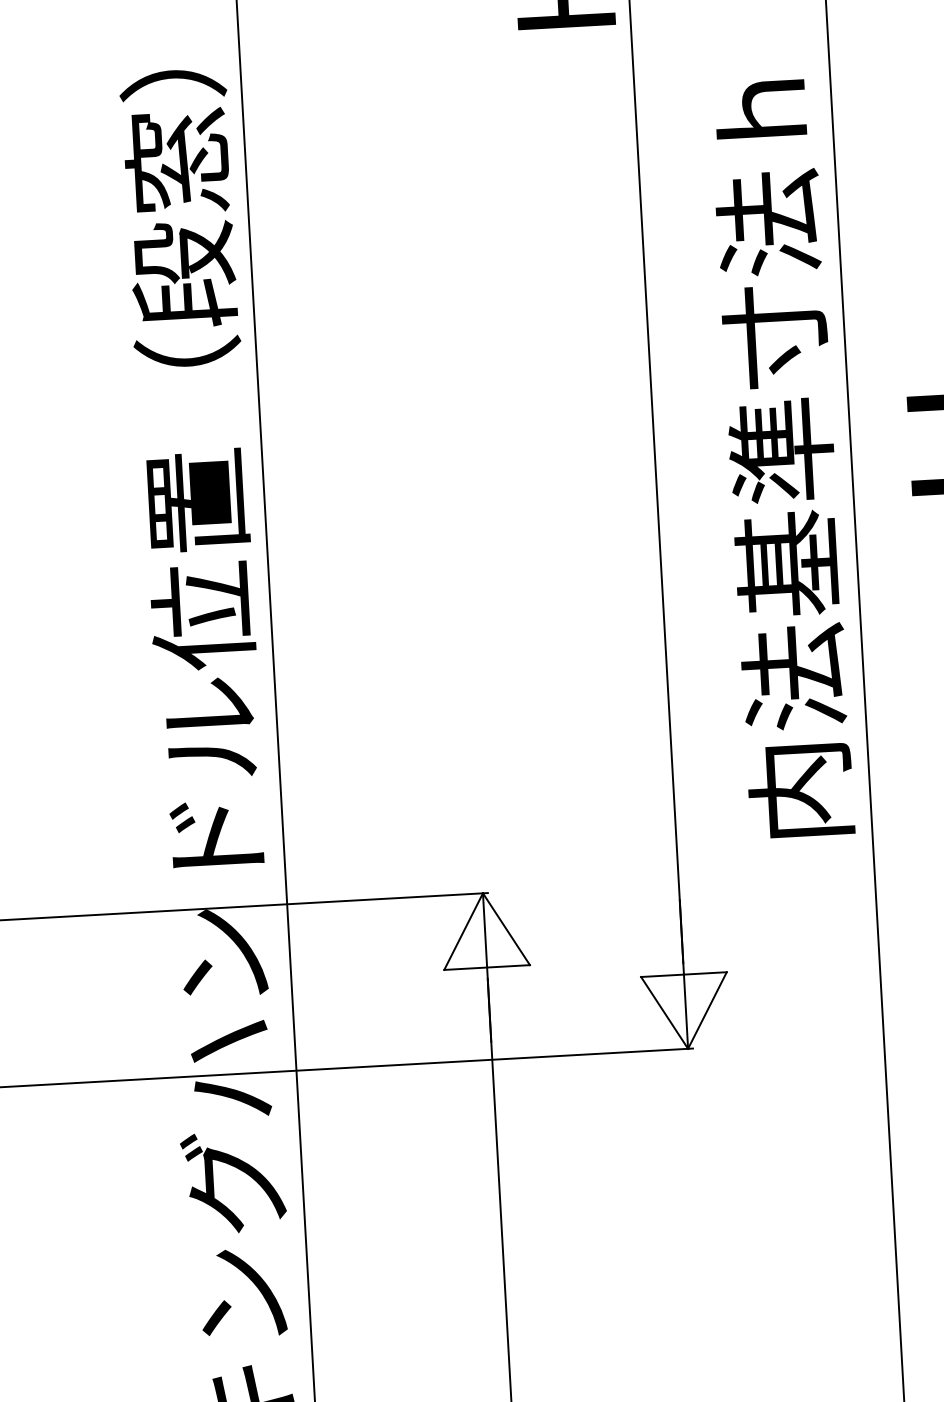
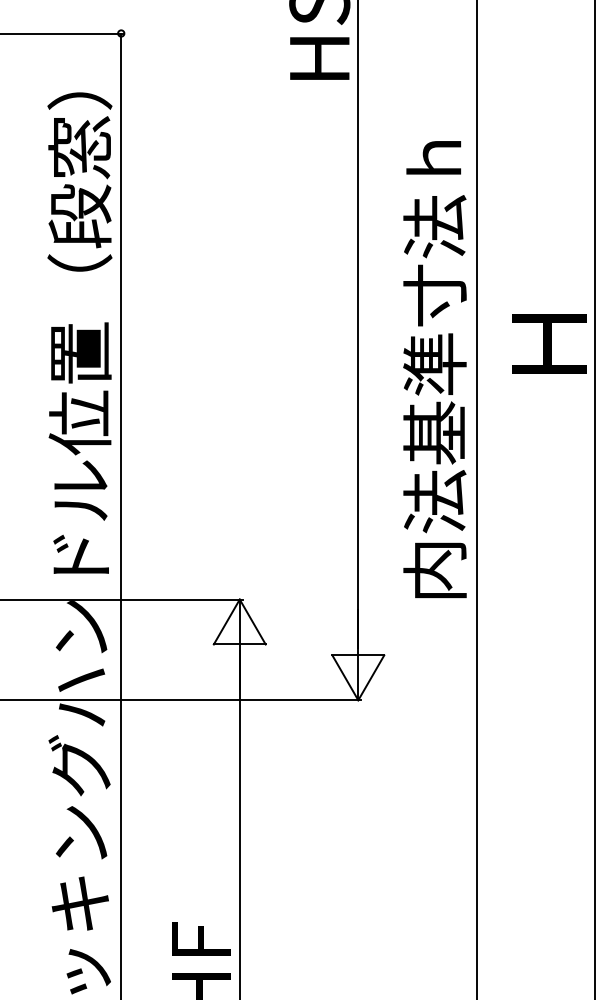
text: (781, 459) -> (434, 369), moved

